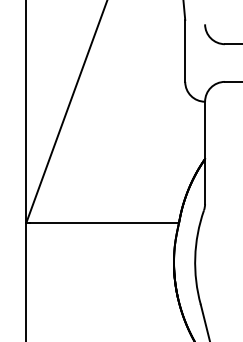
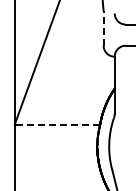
line: (184, 49) -> (103, 27), solid -> dashed
line: (104, 222) -> (58, 124), solid -> dashed

